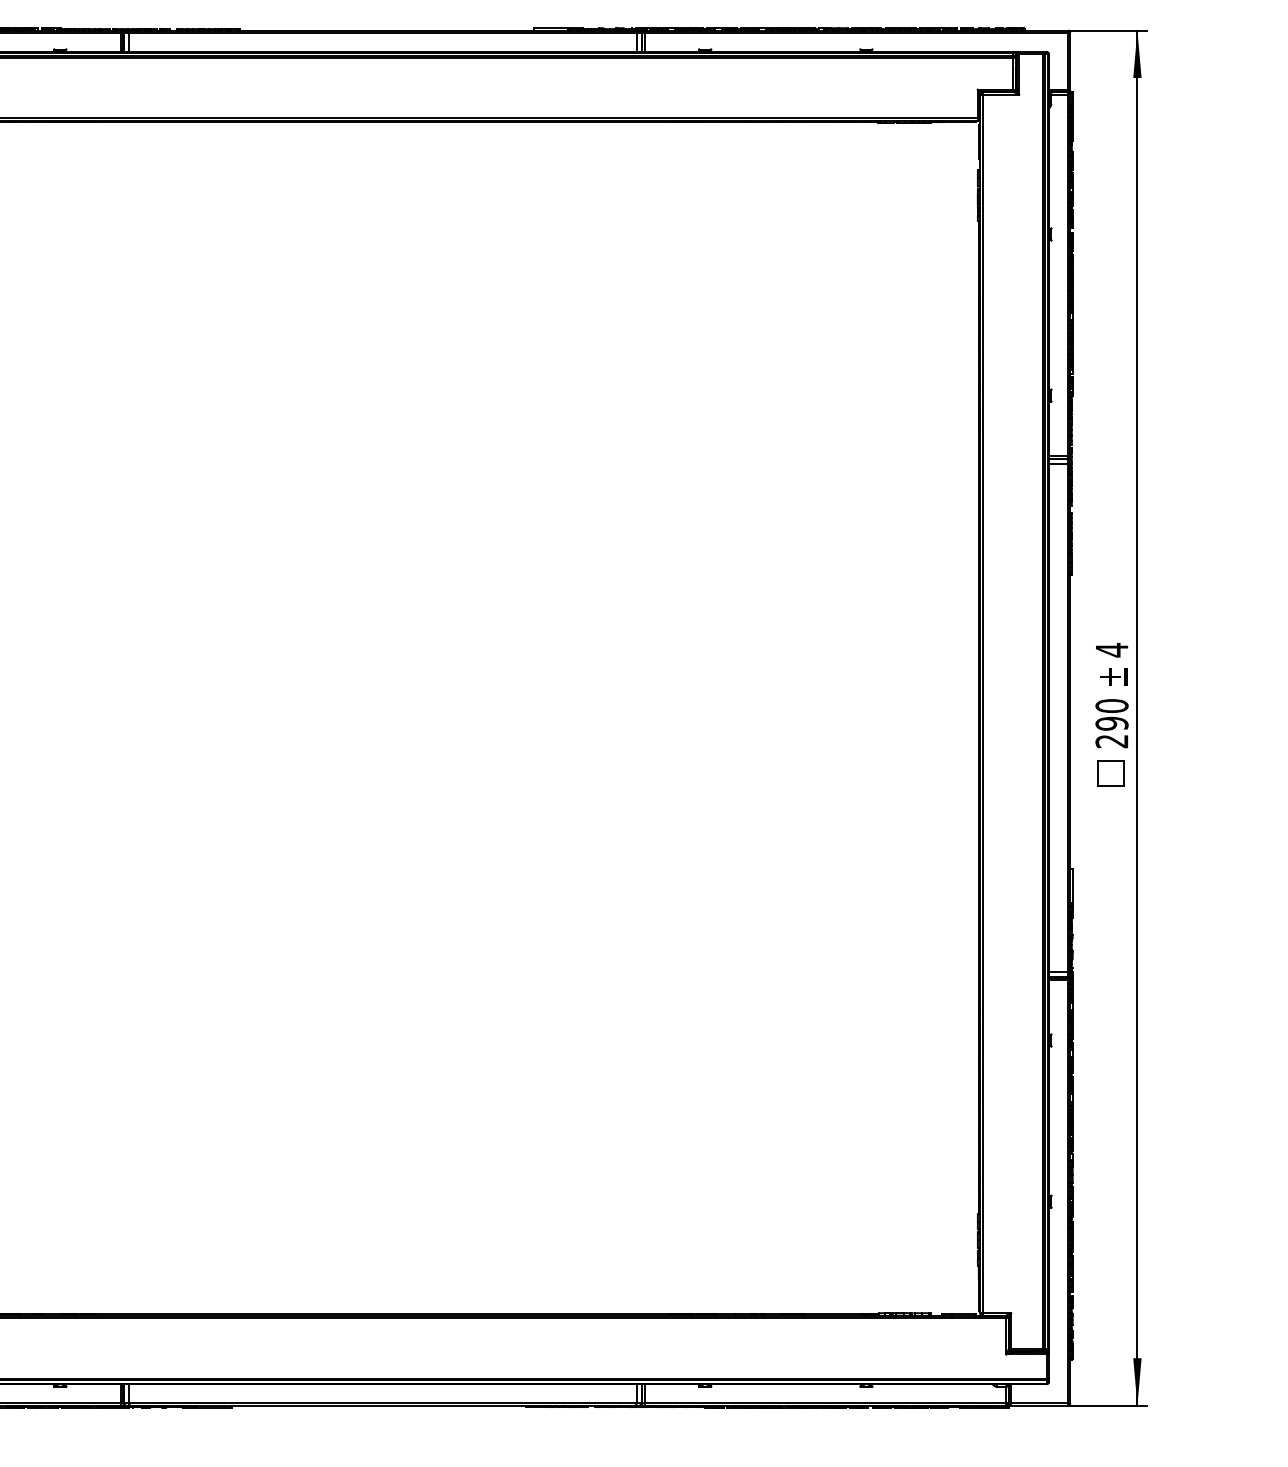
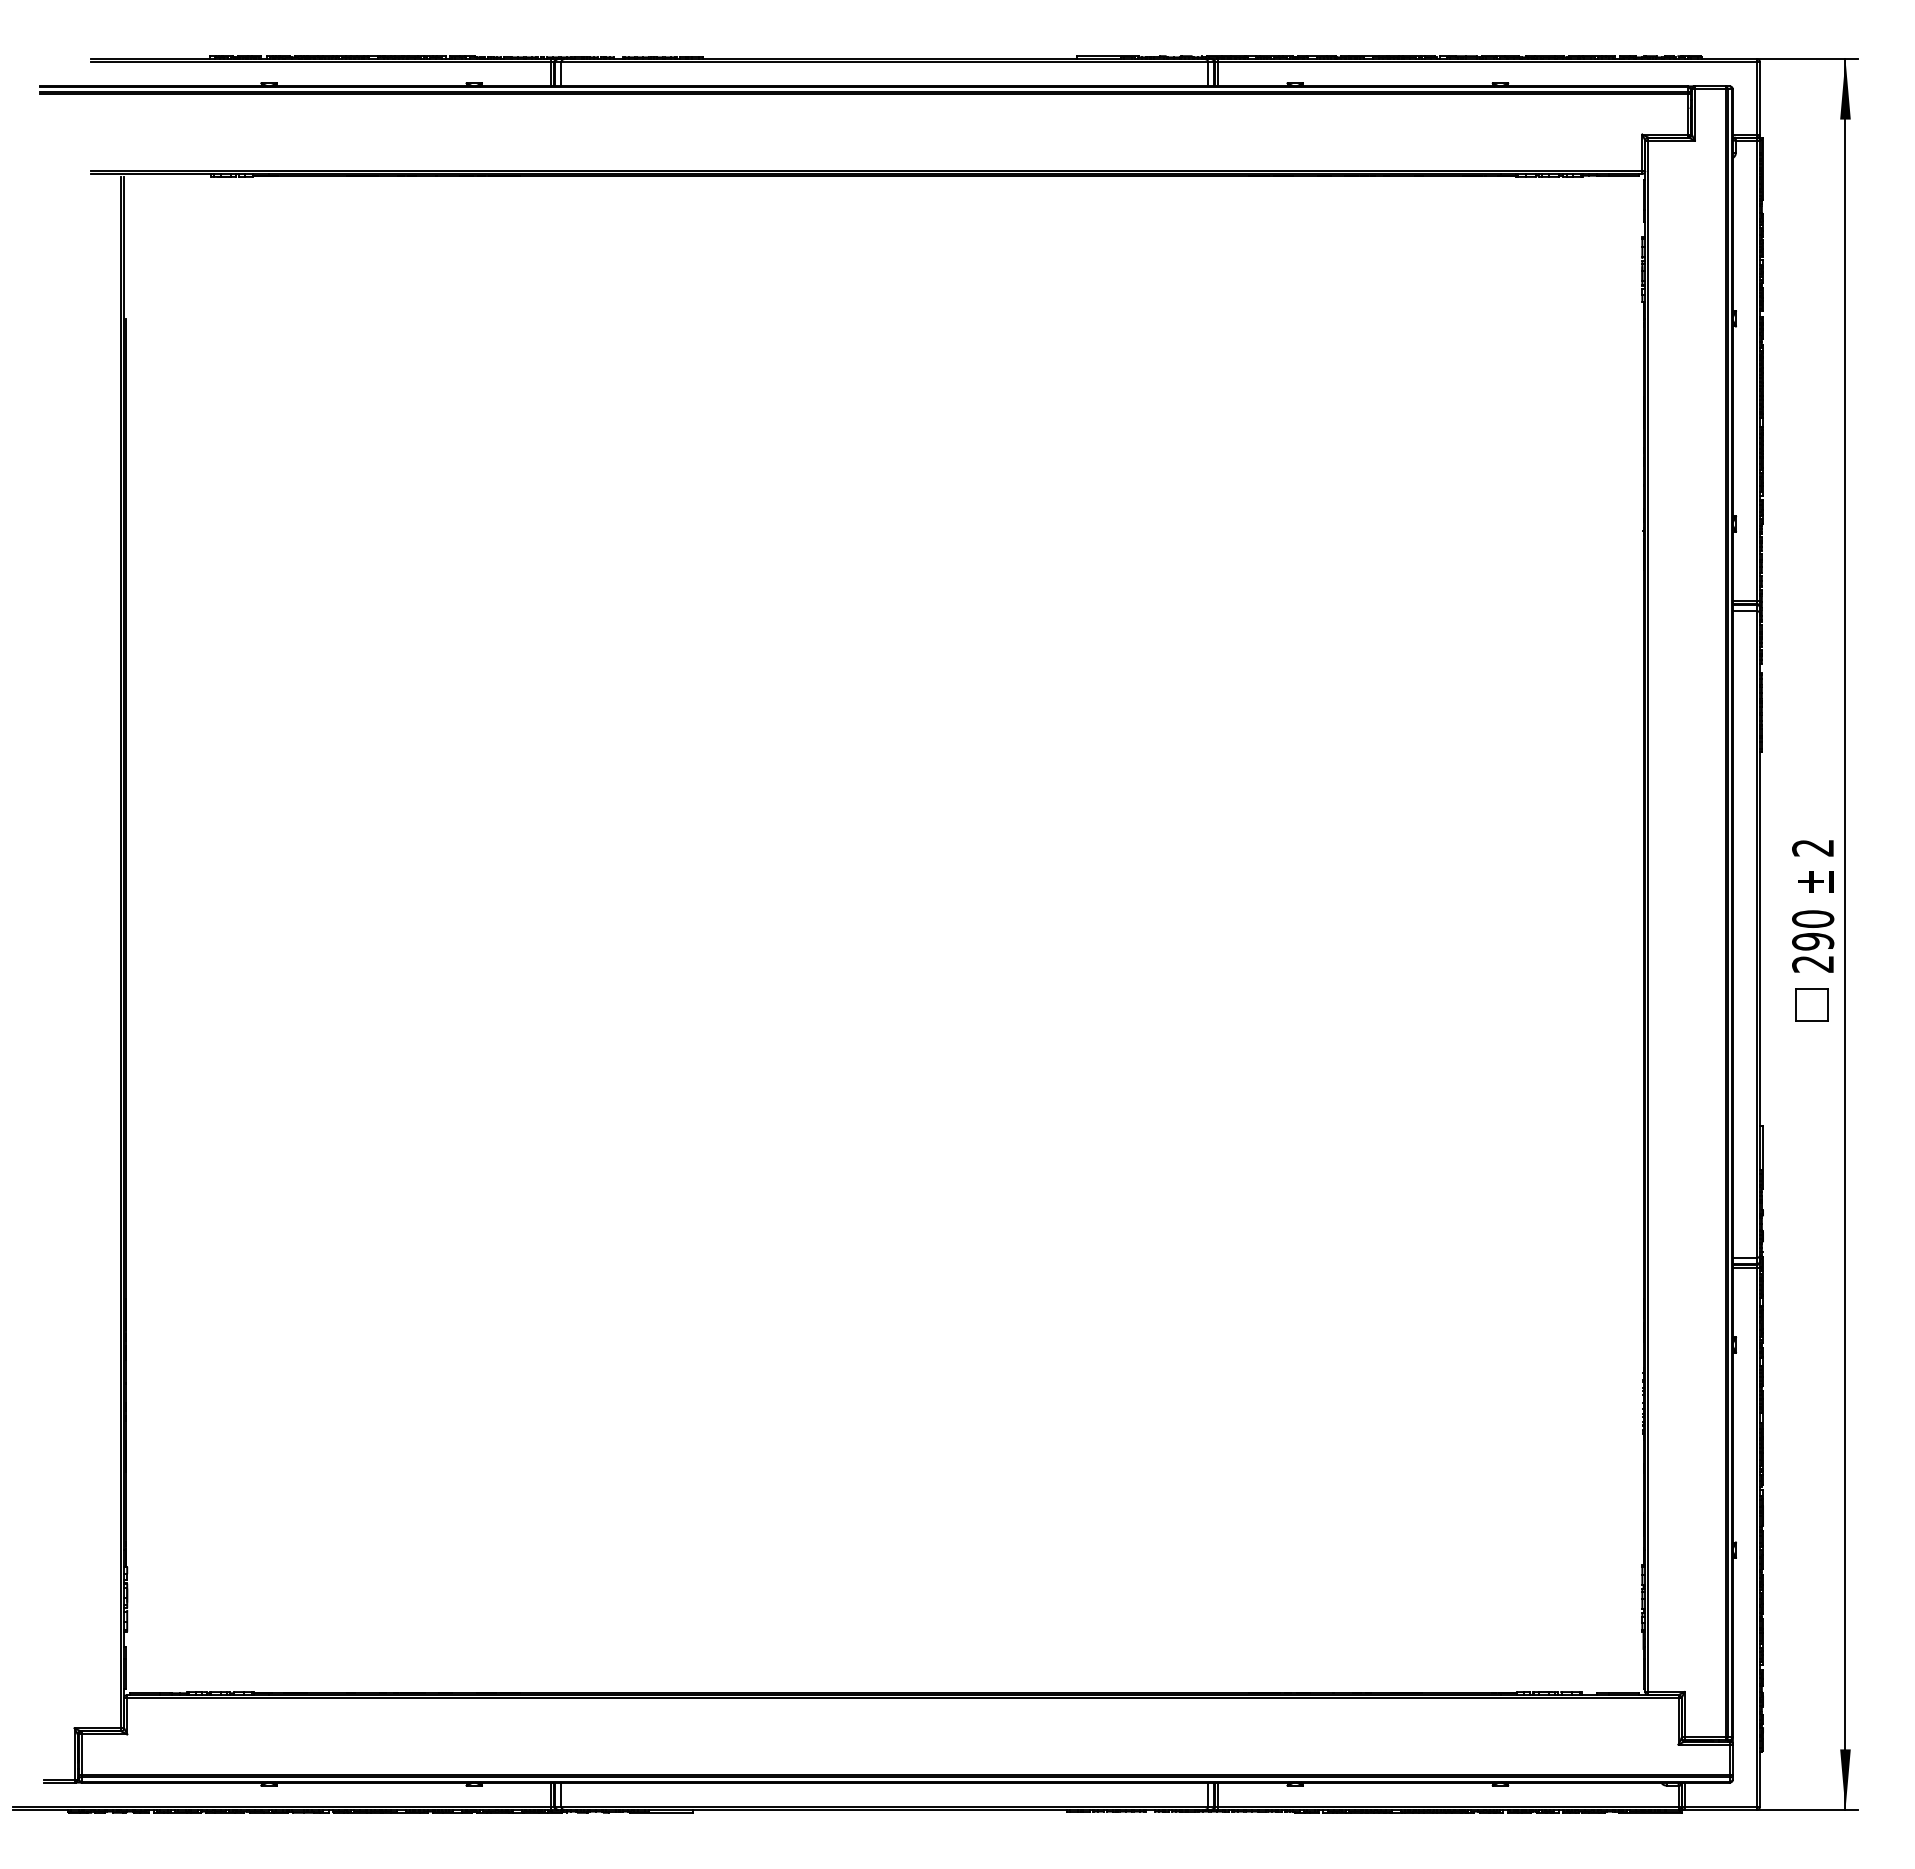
text: (1111, 649) -> (1812, 847), 4 -> 2

